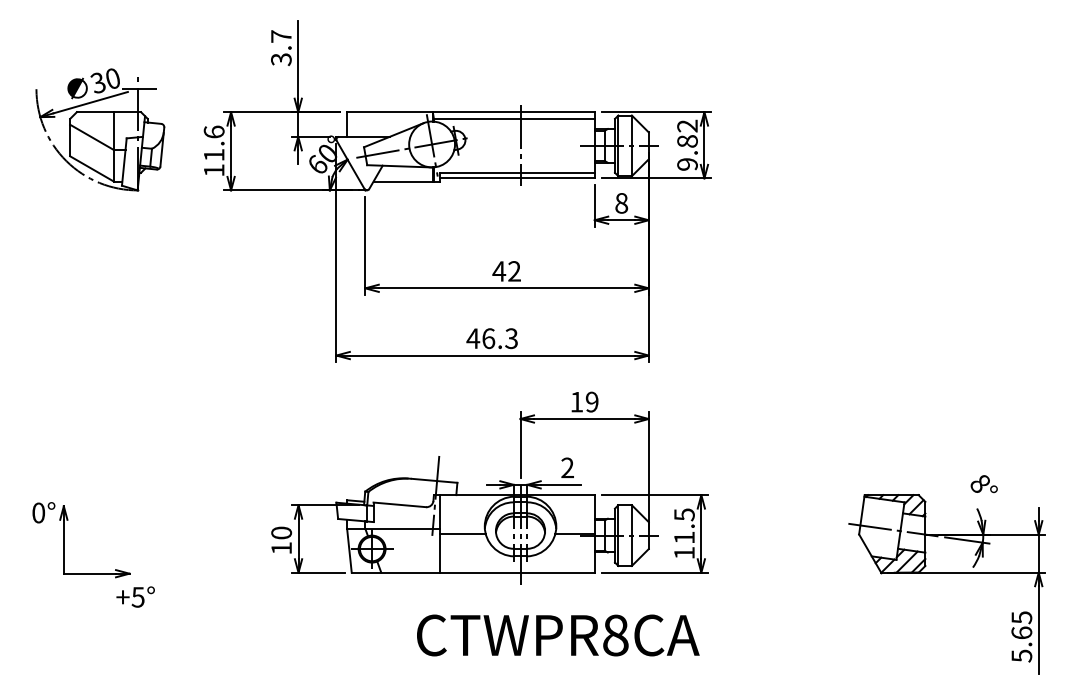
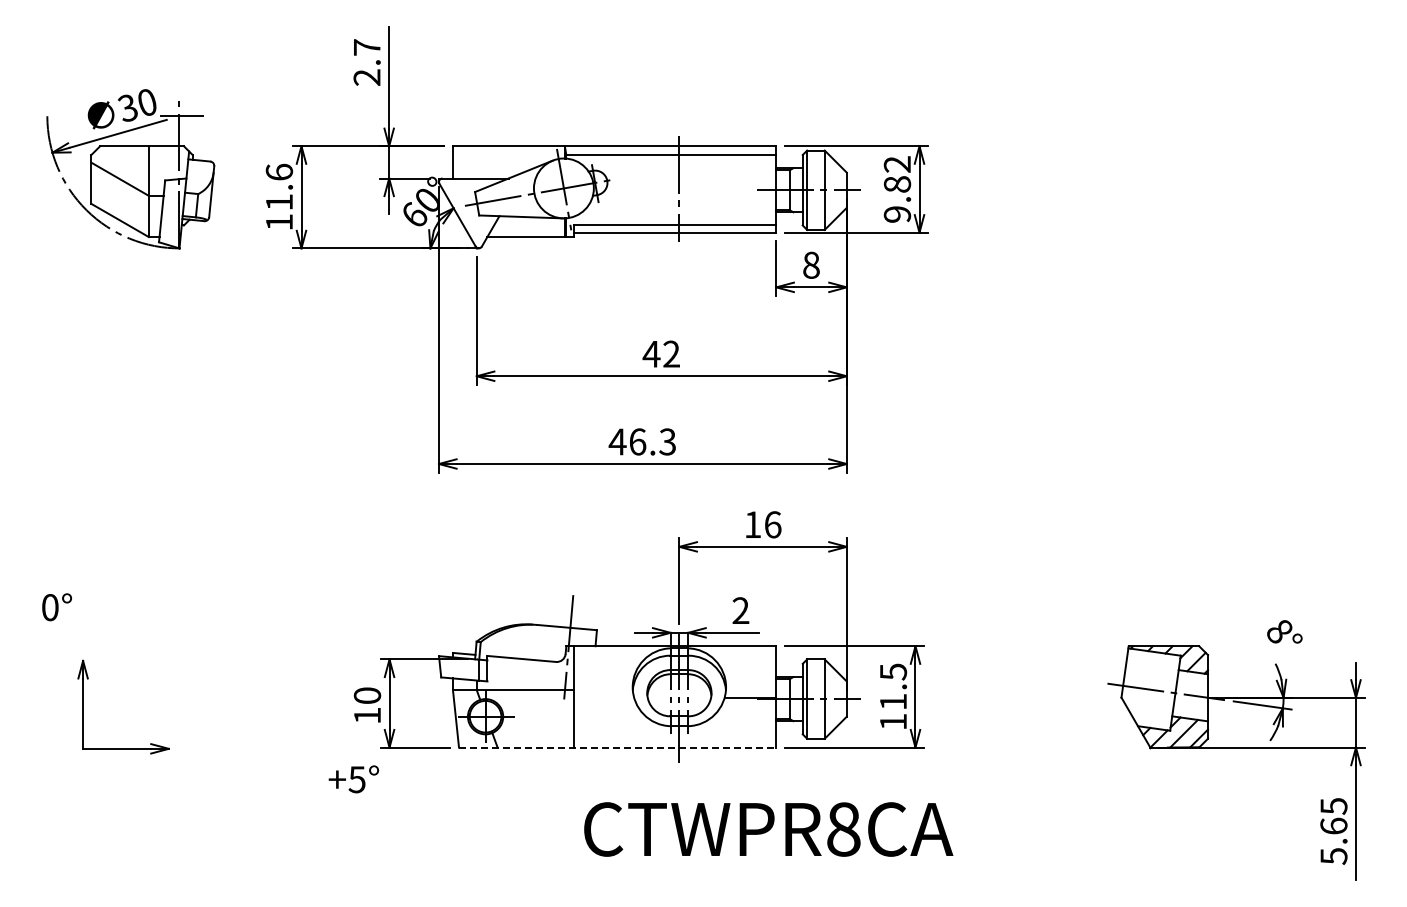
text: (281, 59) -> (367, 77), 3.7 -> 2.7
text: (591, 401) -> (772, 524), 19 -> 16
text: (43, 512) -> (56, 607), moved
line: (462, 534) -> (603, 697), removed
line: (473, 572) -> (617, 747), solid -> dashed
text: (135, 597) -> (353, 779), moved
text: (558, 635) -> (768, 829), moved

